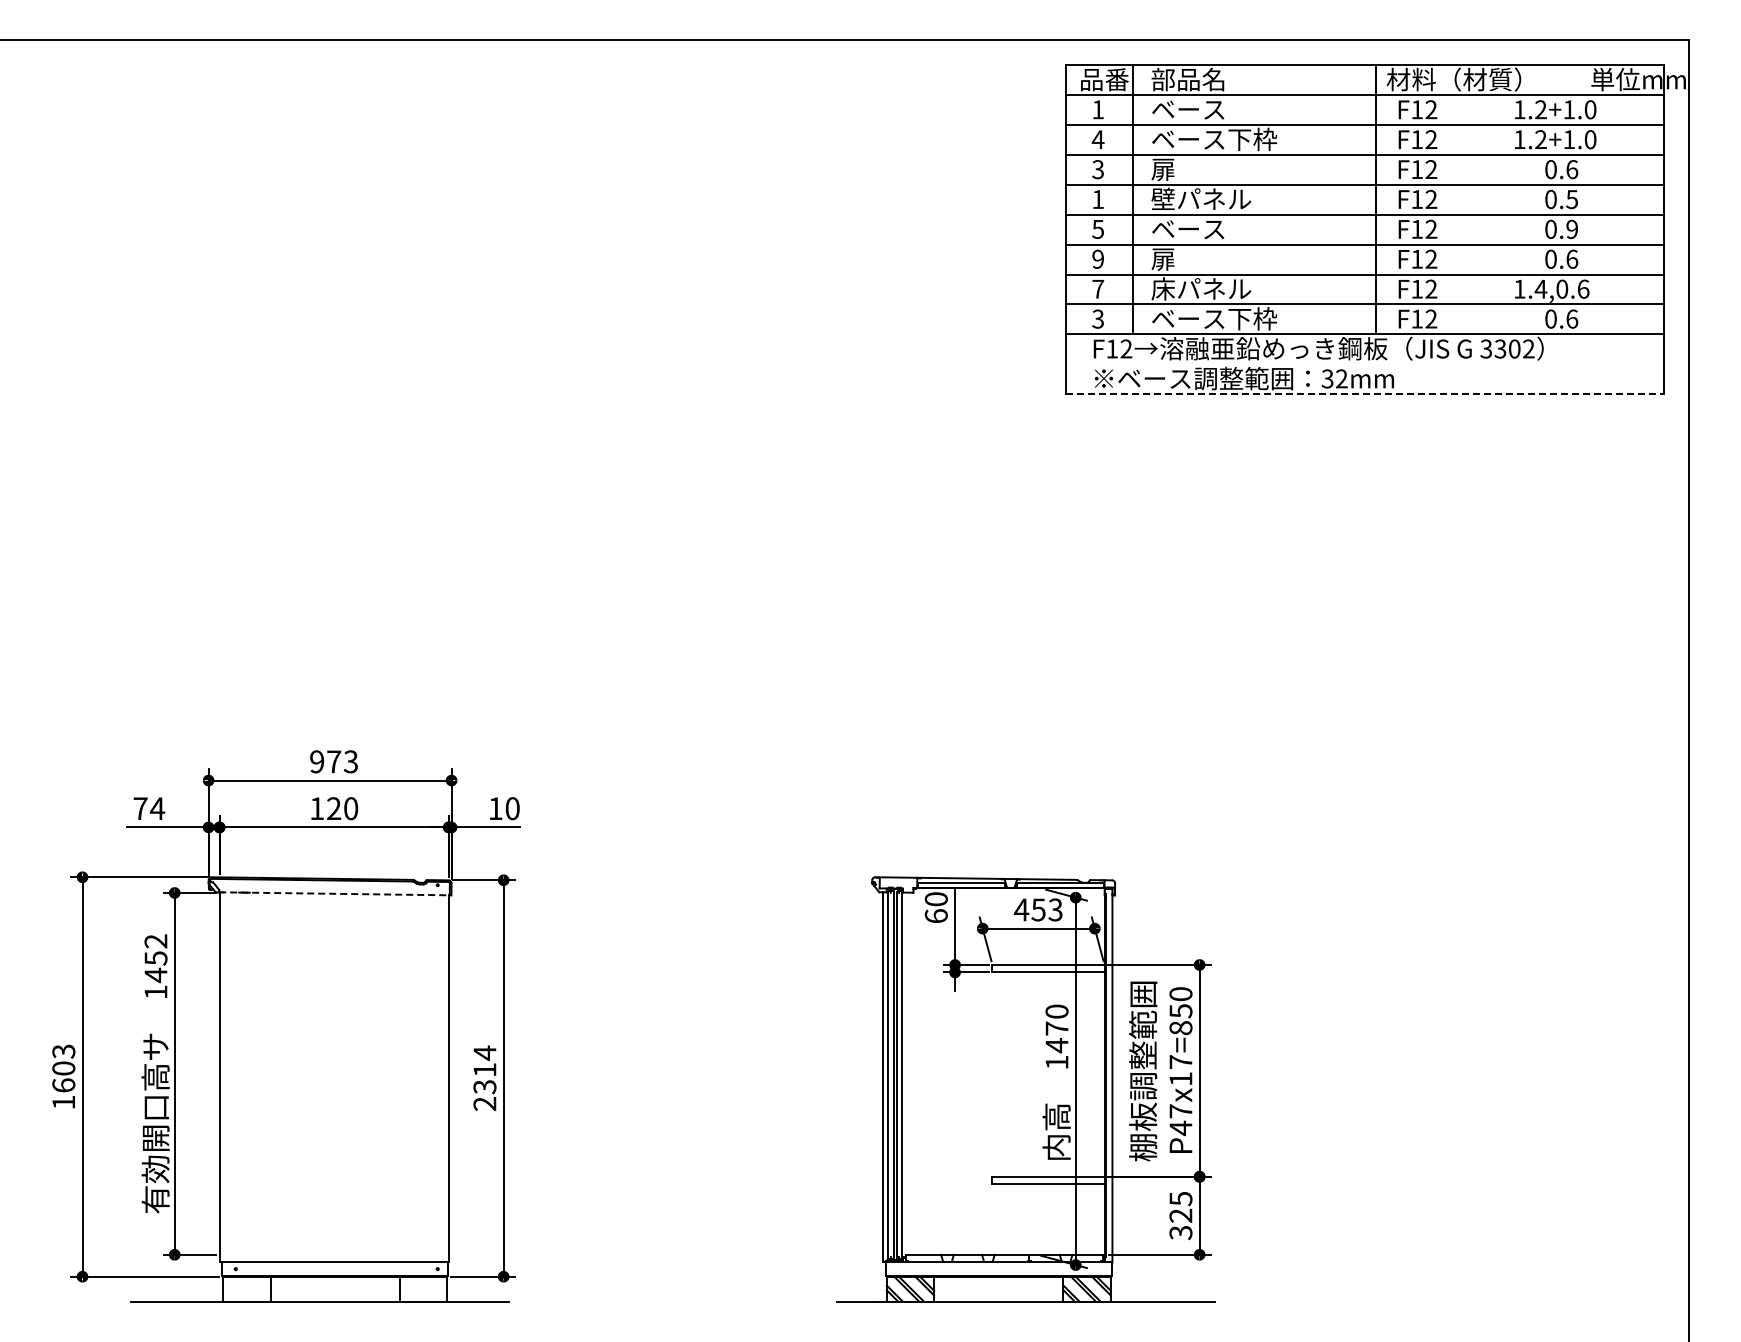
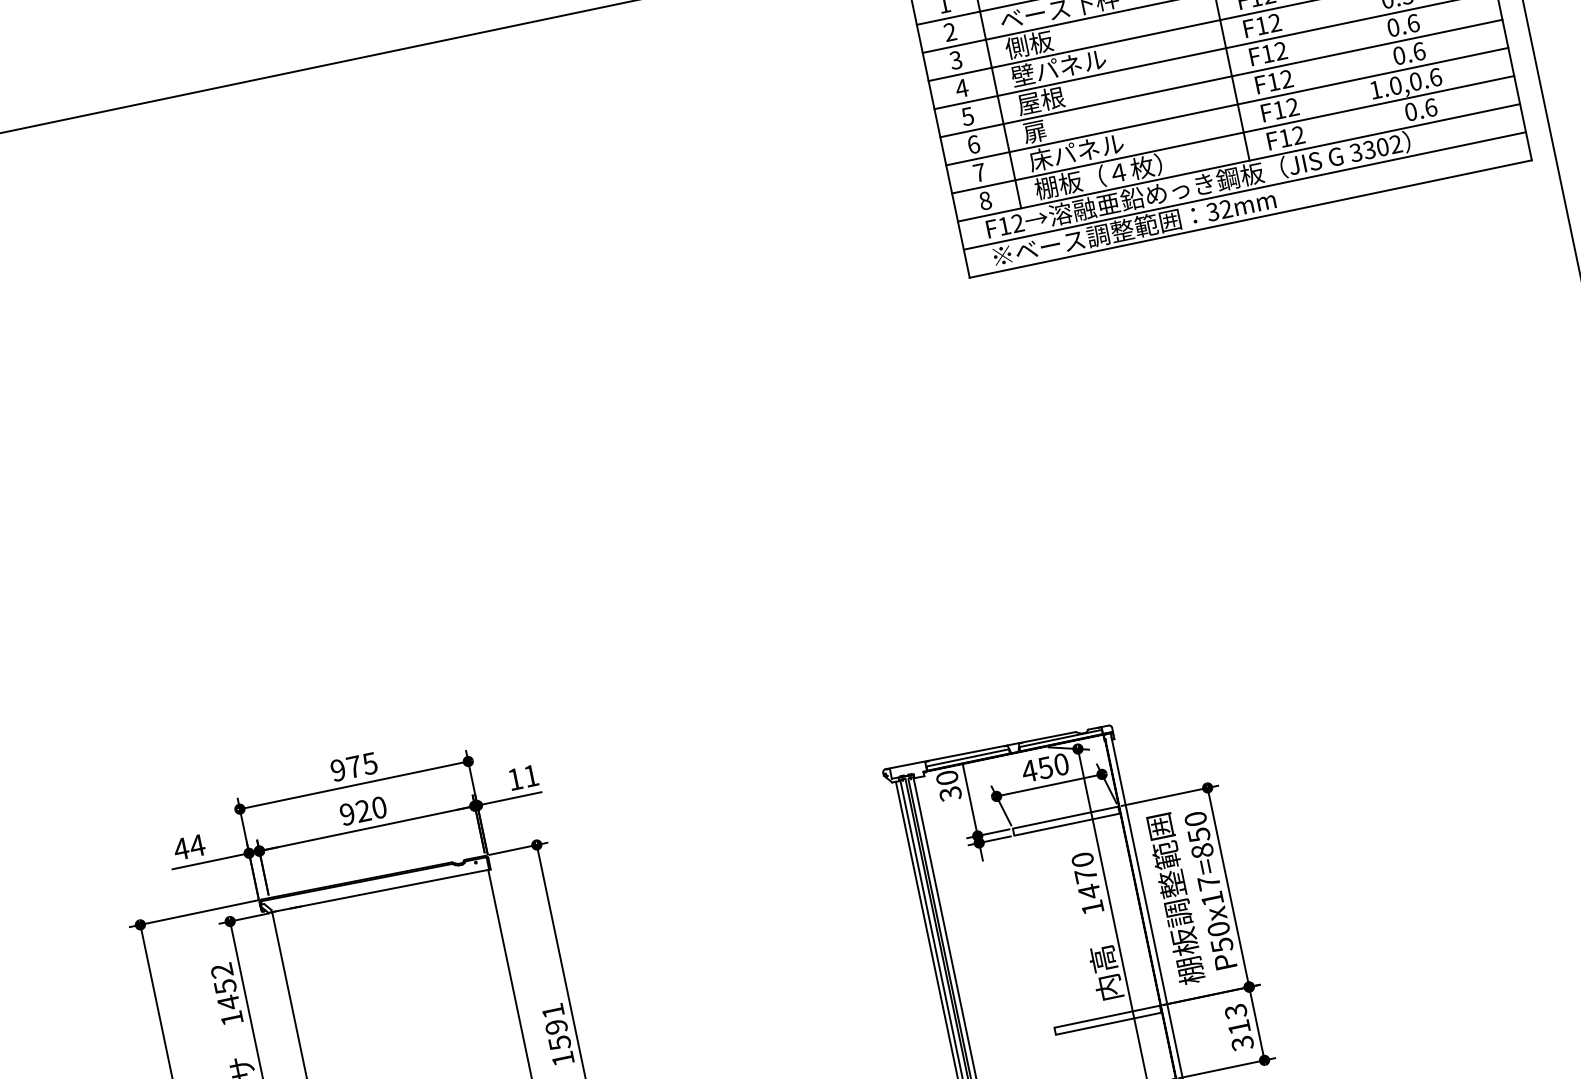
text: (1097, 139) -> (949, 32), 4 -> 2
text: (1175, 169) -> (1028, 45), 扉 -> 側板
text: (1097, 199) -> (961, 88), 1 -> 4
text: (1187, 228) -> (1051, 98), ベース -> 屋根
text: (1572, 228) -> (1413, 22), 0.9 -> 0.6
text: (1098, 258) -> (973, 143), 9 -> 6
text: (1540, 288) -> (1395, 85), 1.4,0.6 -> 1.0,0.6
text: (1098, 318) -> (985, 200), 3 -> 8
text: (1218, 318) -> (1098, 176), ベース下枠 -> 棚板（４枚）
line: (1364, 364) -> (1244, 191), added
line: (1365, 394) -> (1251, 219), dashed -> solid
text: (350, 761) -> (369, 763), 973 -> 975
text: (140, 808) -> (181, 848), 74 -> 44
text: (316, 808) -> (346, 814), 120 -> 920
text: (512, 808) -> (531, 775), 10 -> 11
line: (335, 893) -> (381, 890), dashed -> solid
text: (1055, 909) -> (1061, 764), 453 -> 450
text: (935, 916) -> (949, 794), 60 -> 30
text: (484, 1078) -> (557, 1035), 2314 -> 1591
text: (1180, 1120) -> (1220, 937), P47x17=850 -> P50x17=850
text: (1180, 1207) -> (1237, 1019), 325 -> 313

